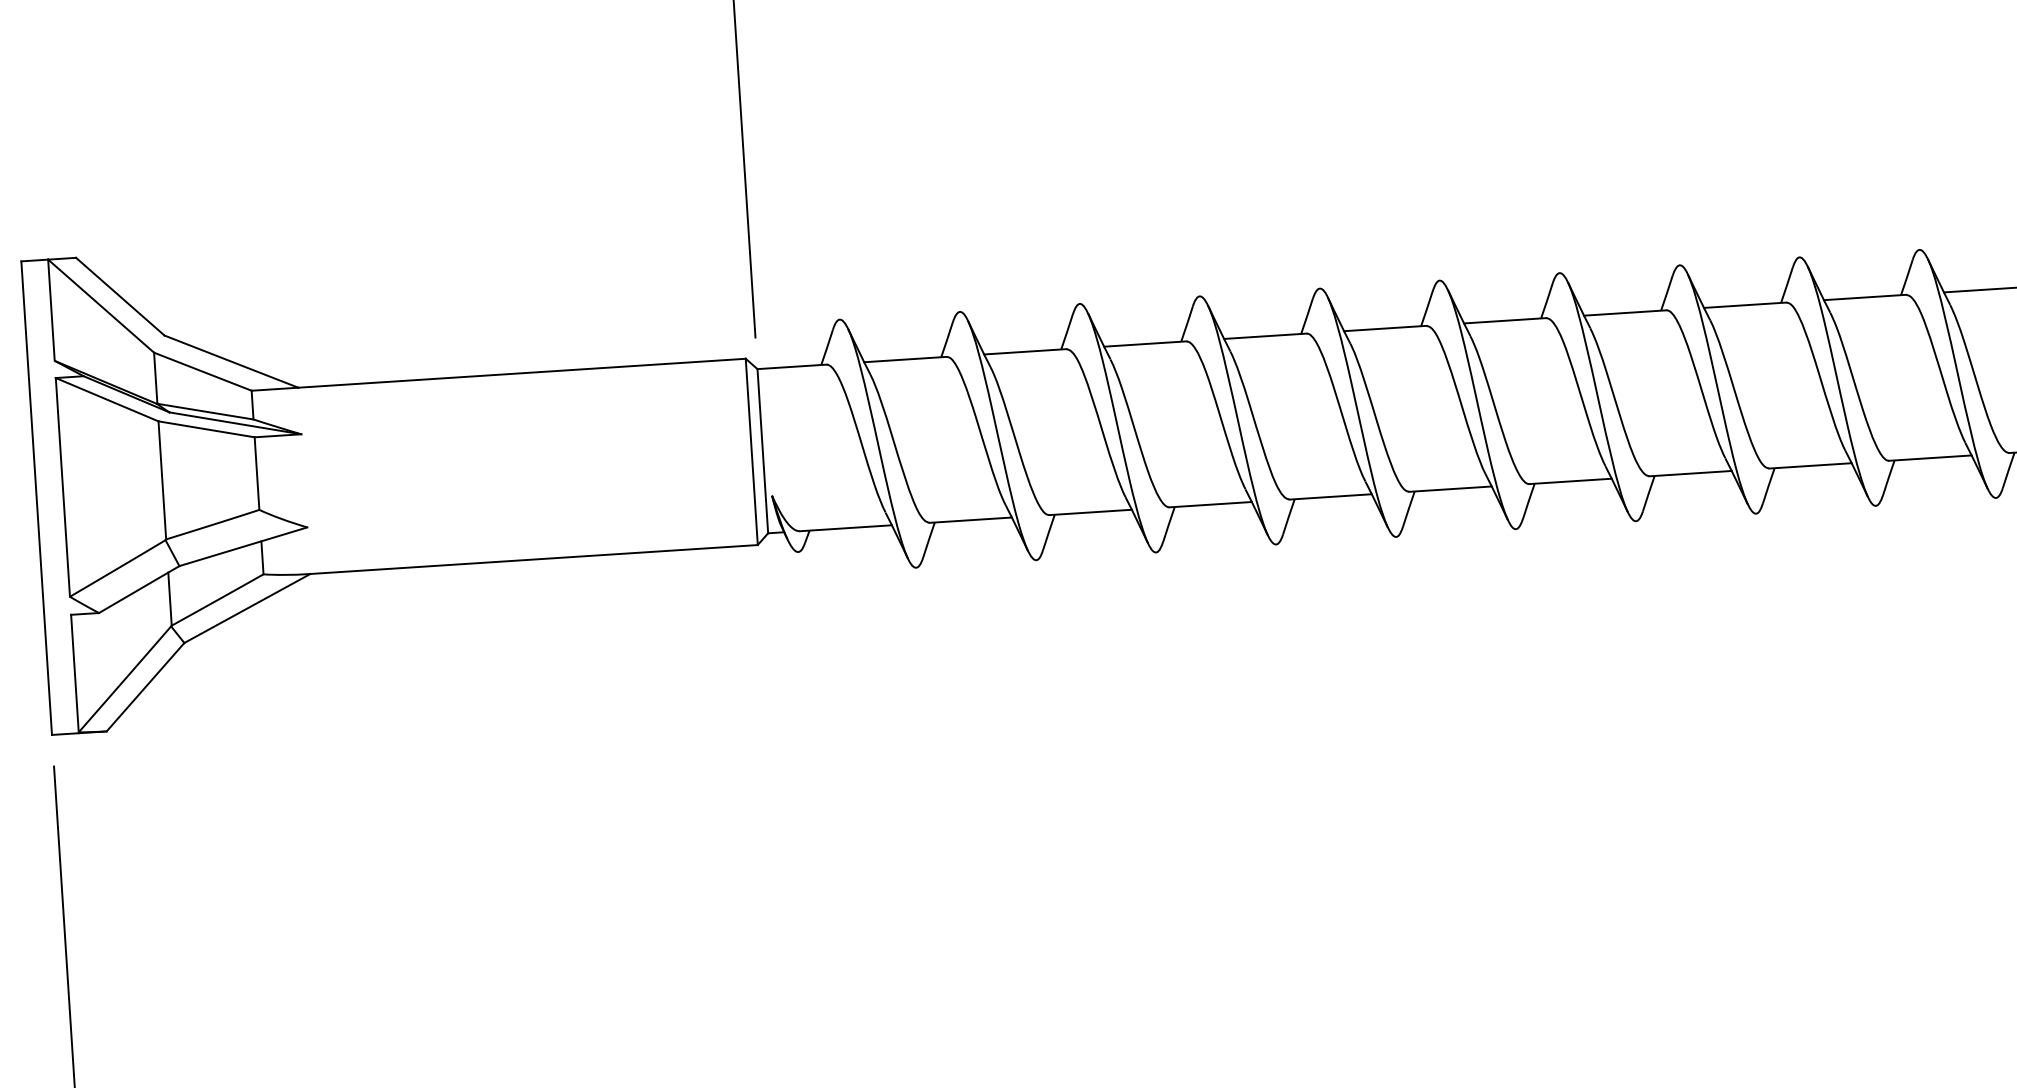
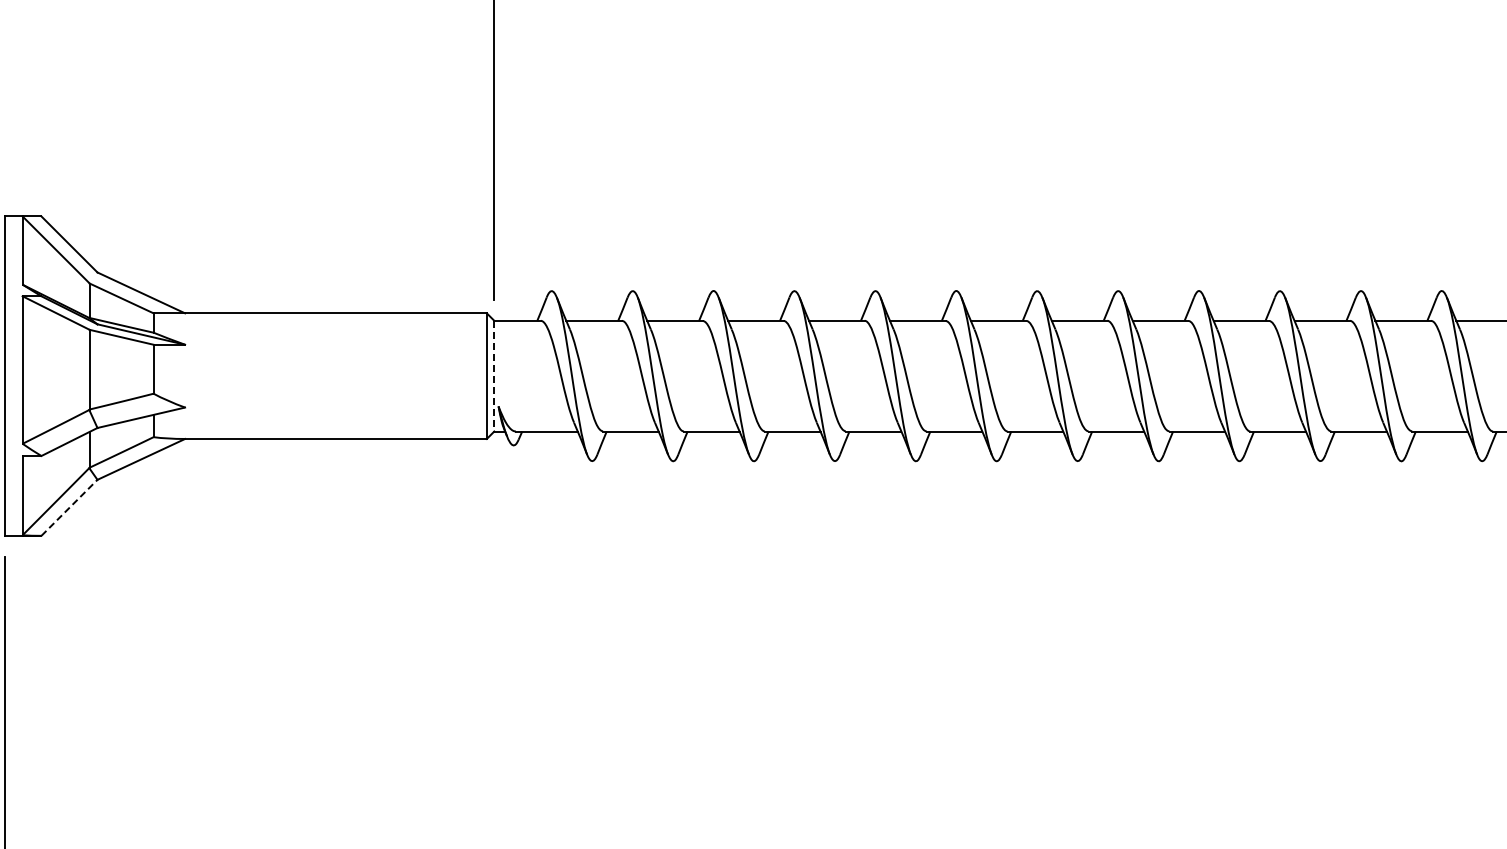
line: (763, 451) -> (494, 376), solid -> dashed
line: (145, 686) -> (69, 507), solid -> dashed

